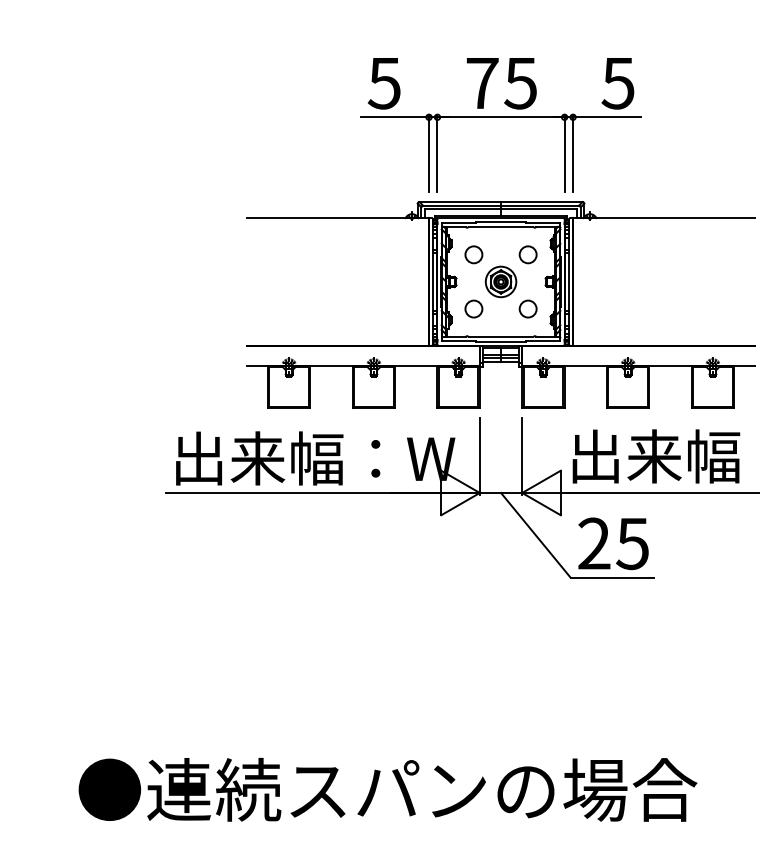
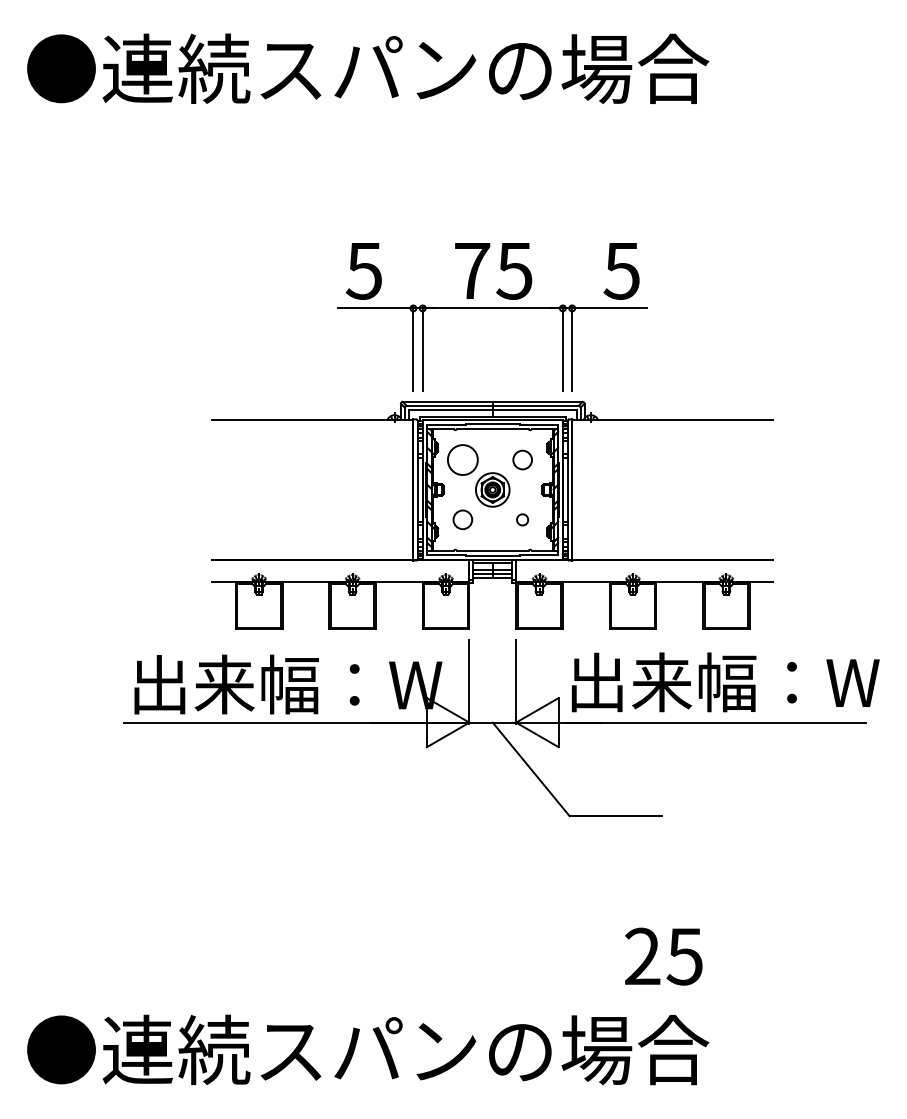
circle: (473, 254) -> (462, 459), size x1.6
circle: (528, 308) -> (522, 519), size x0.6
text: (613, 543) -> (663, 956), moved

